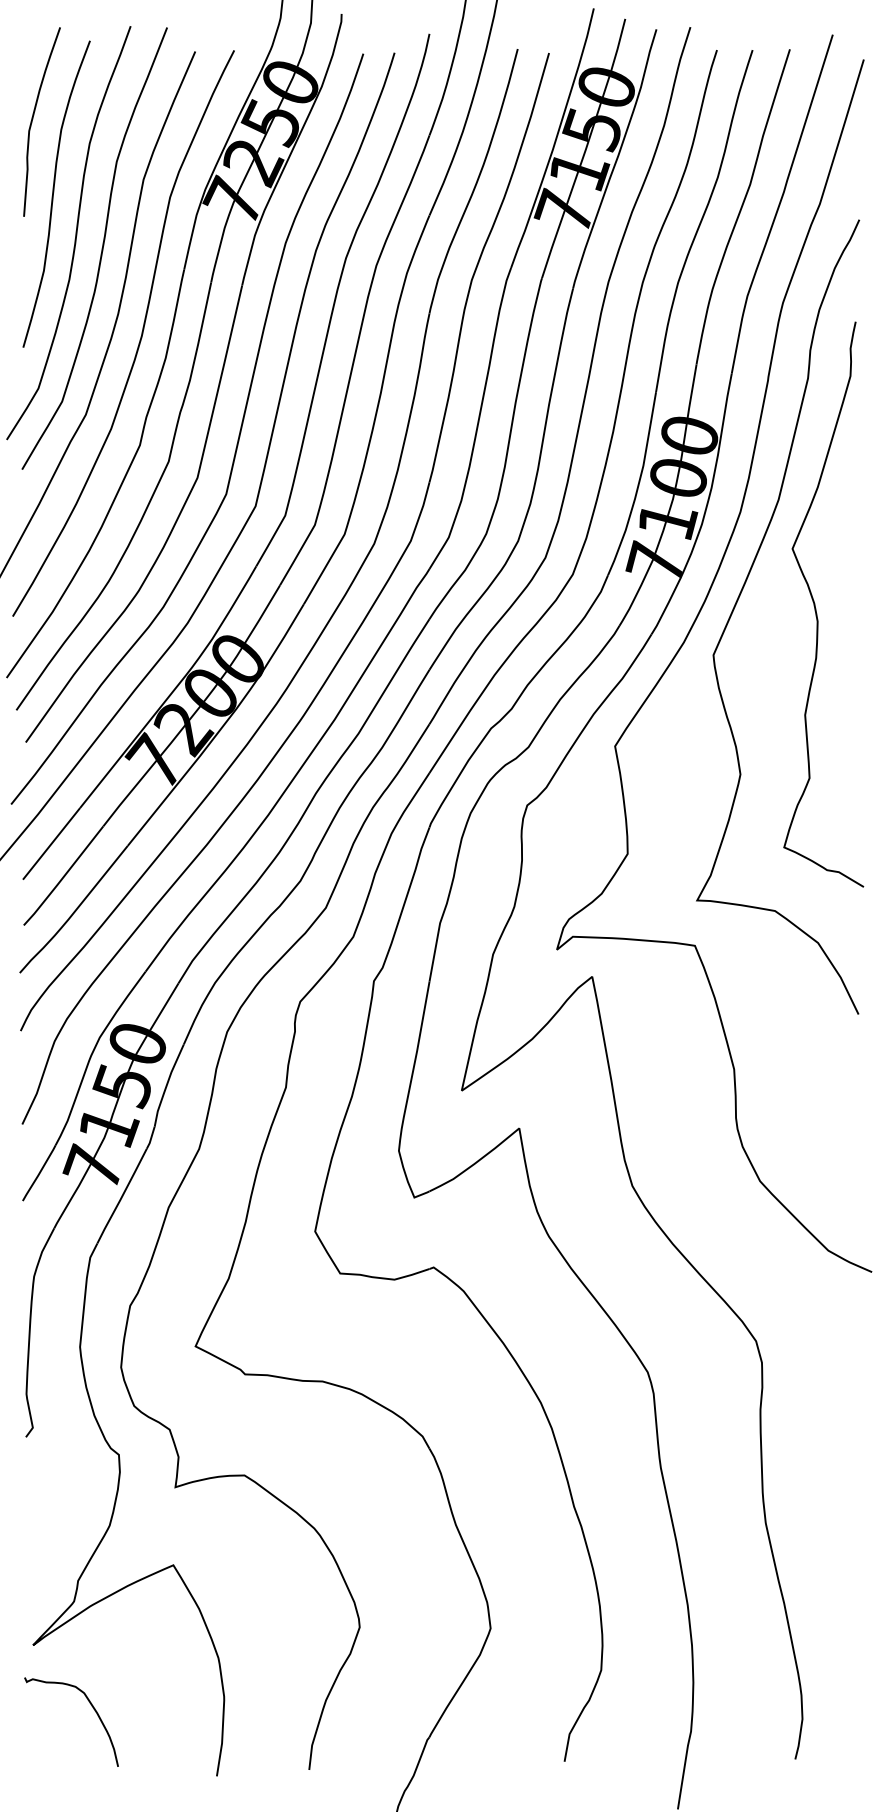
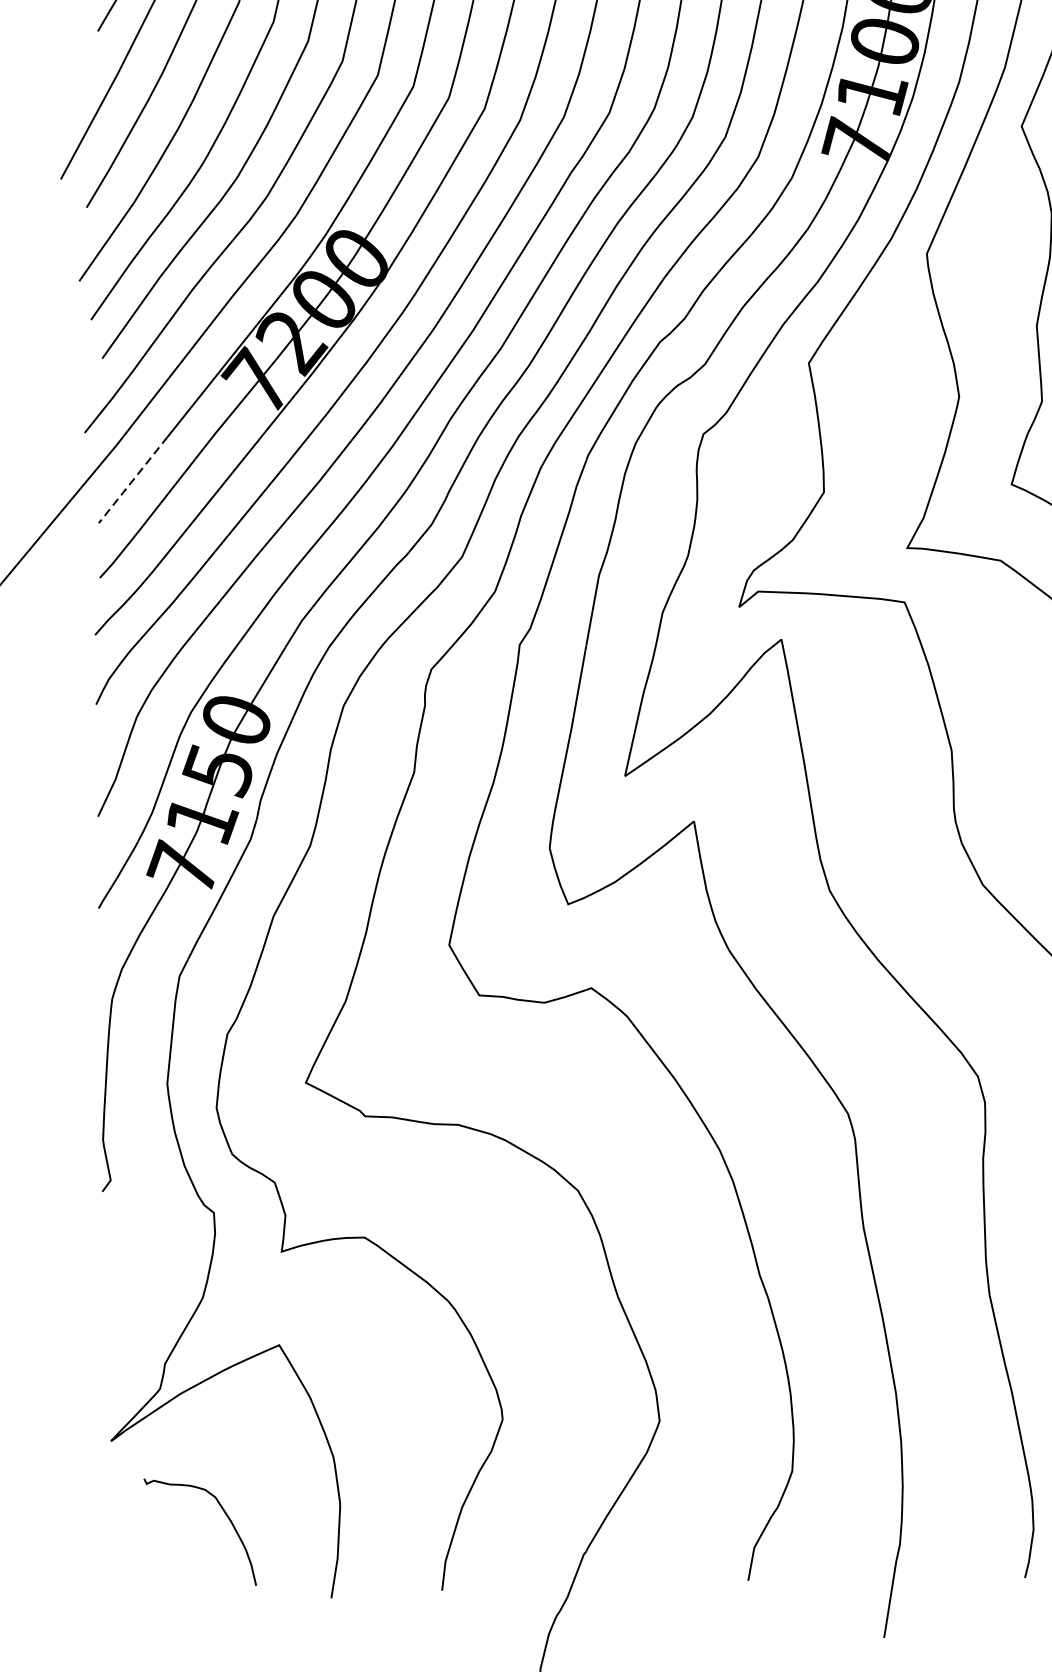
line: (51, 843) -> (133, 479), solid -> dashed
curve: (91, 1706) -> (224, 1513), moved

